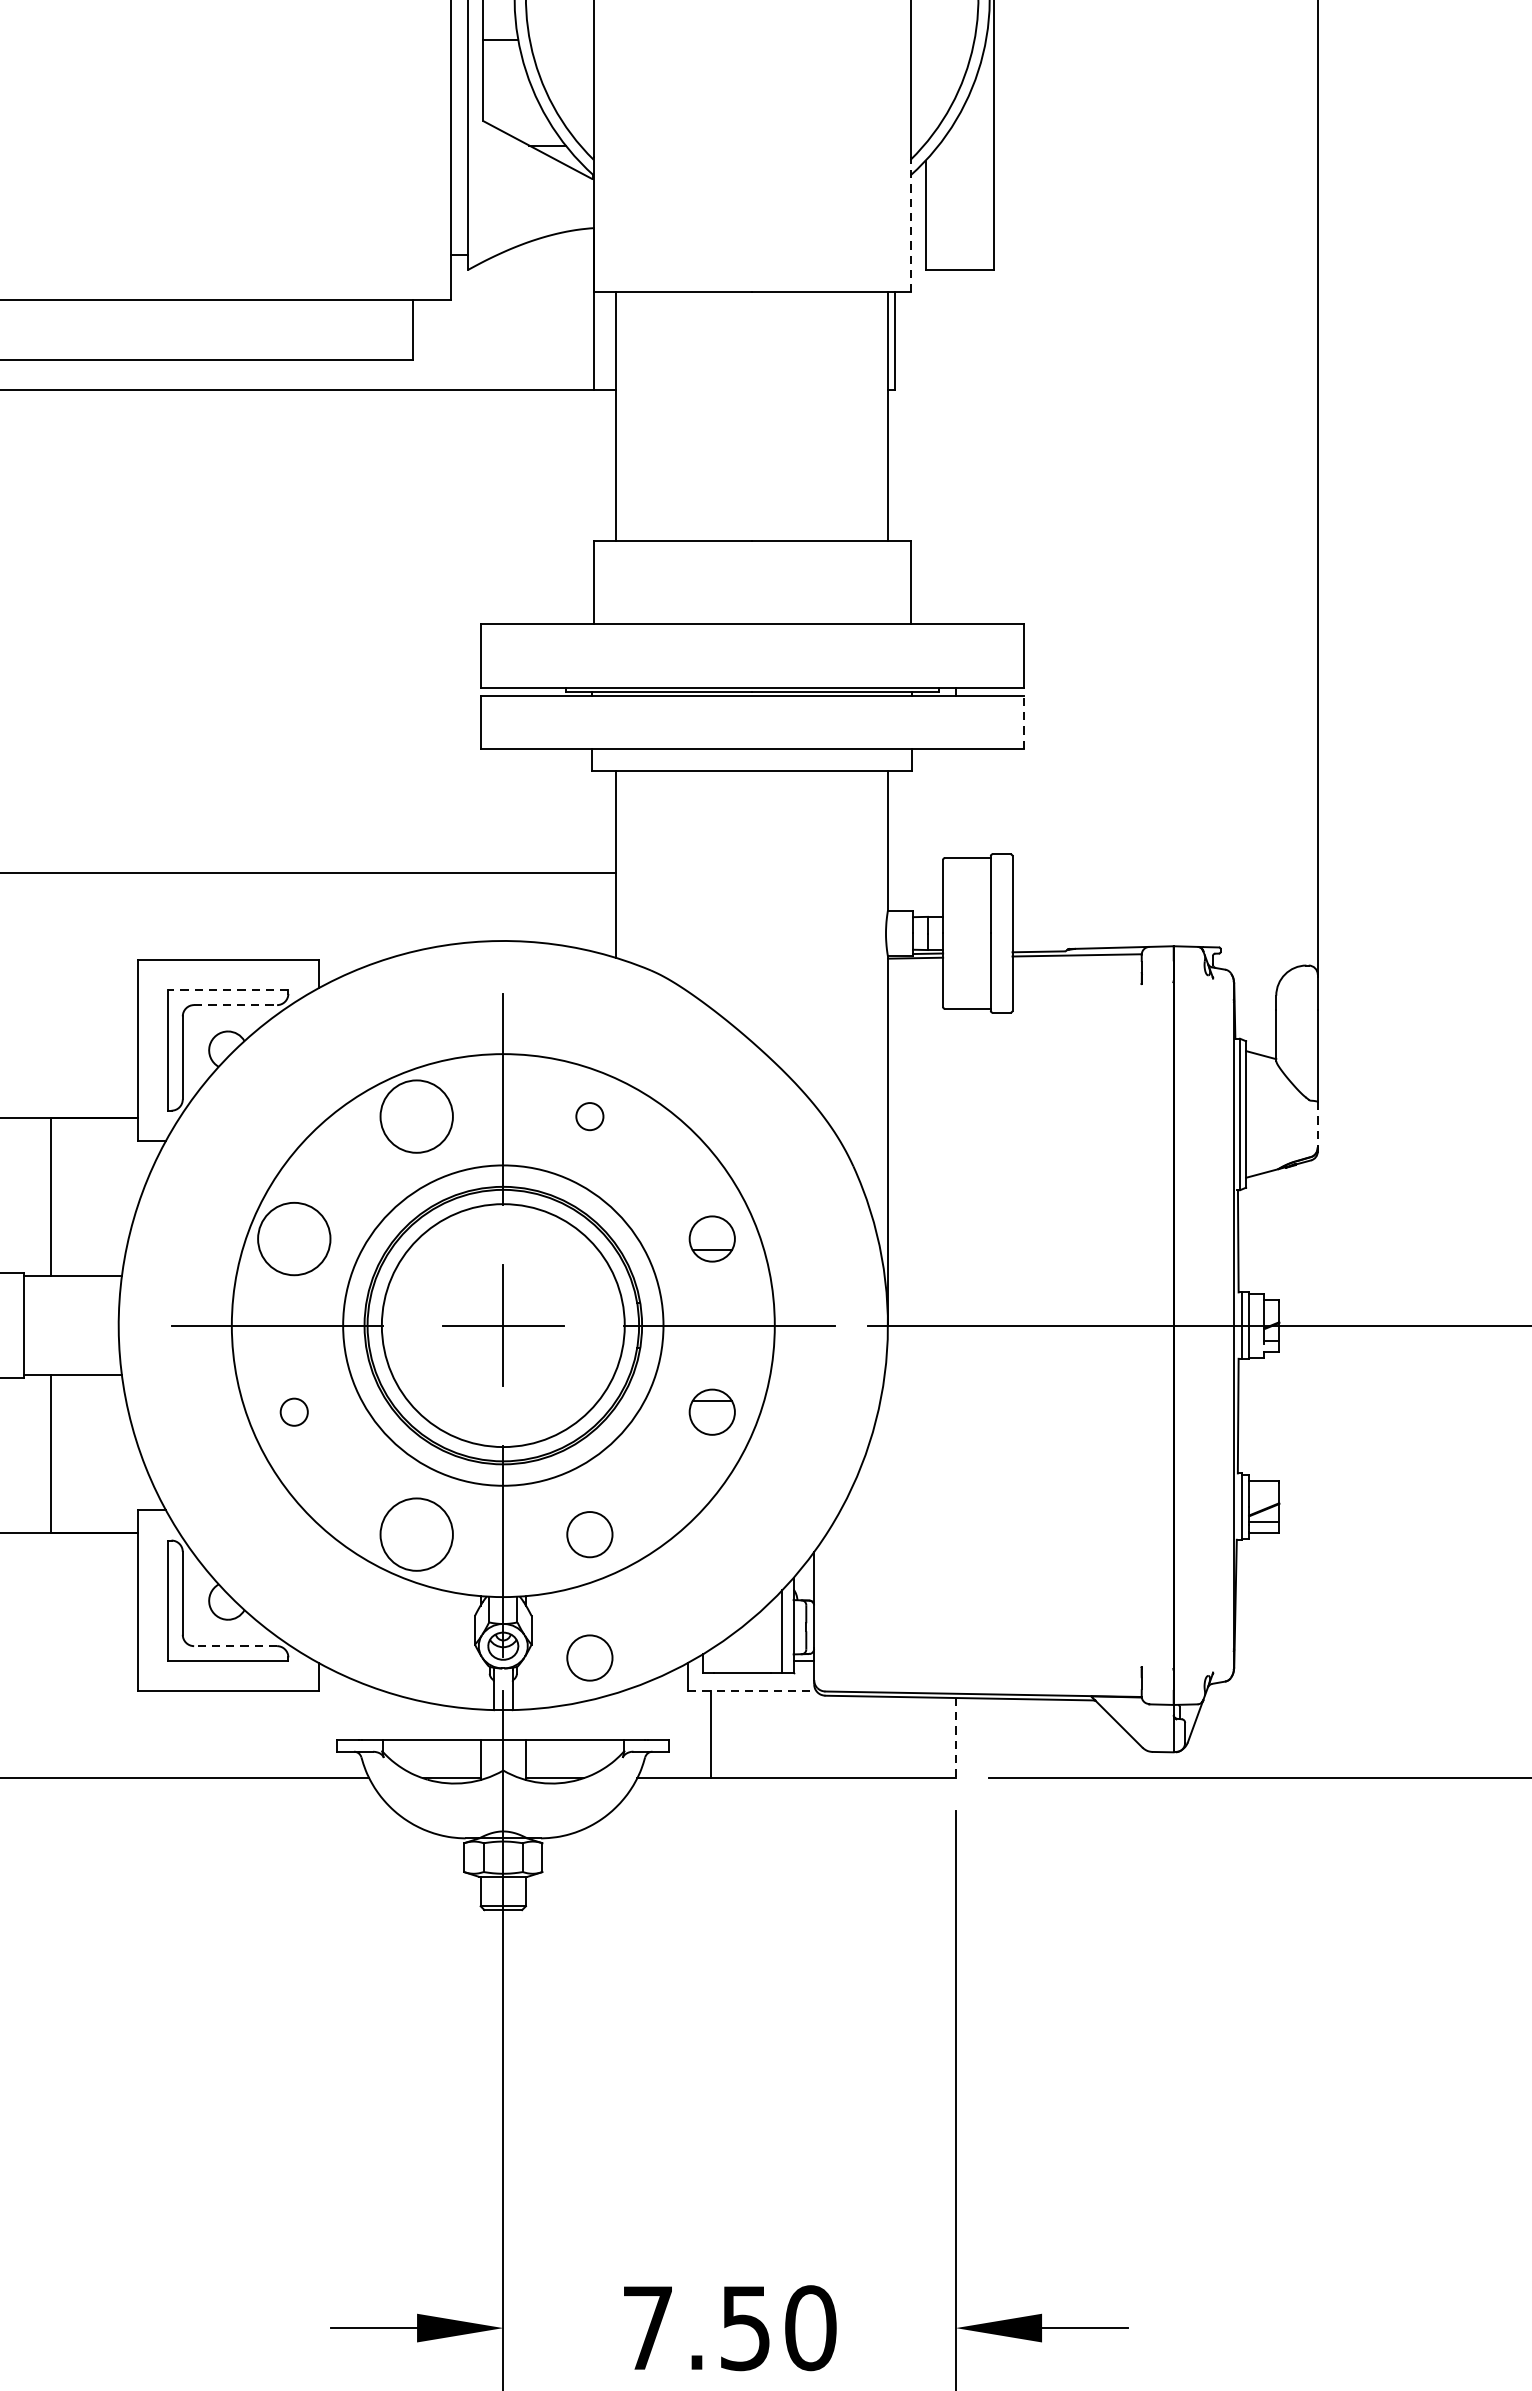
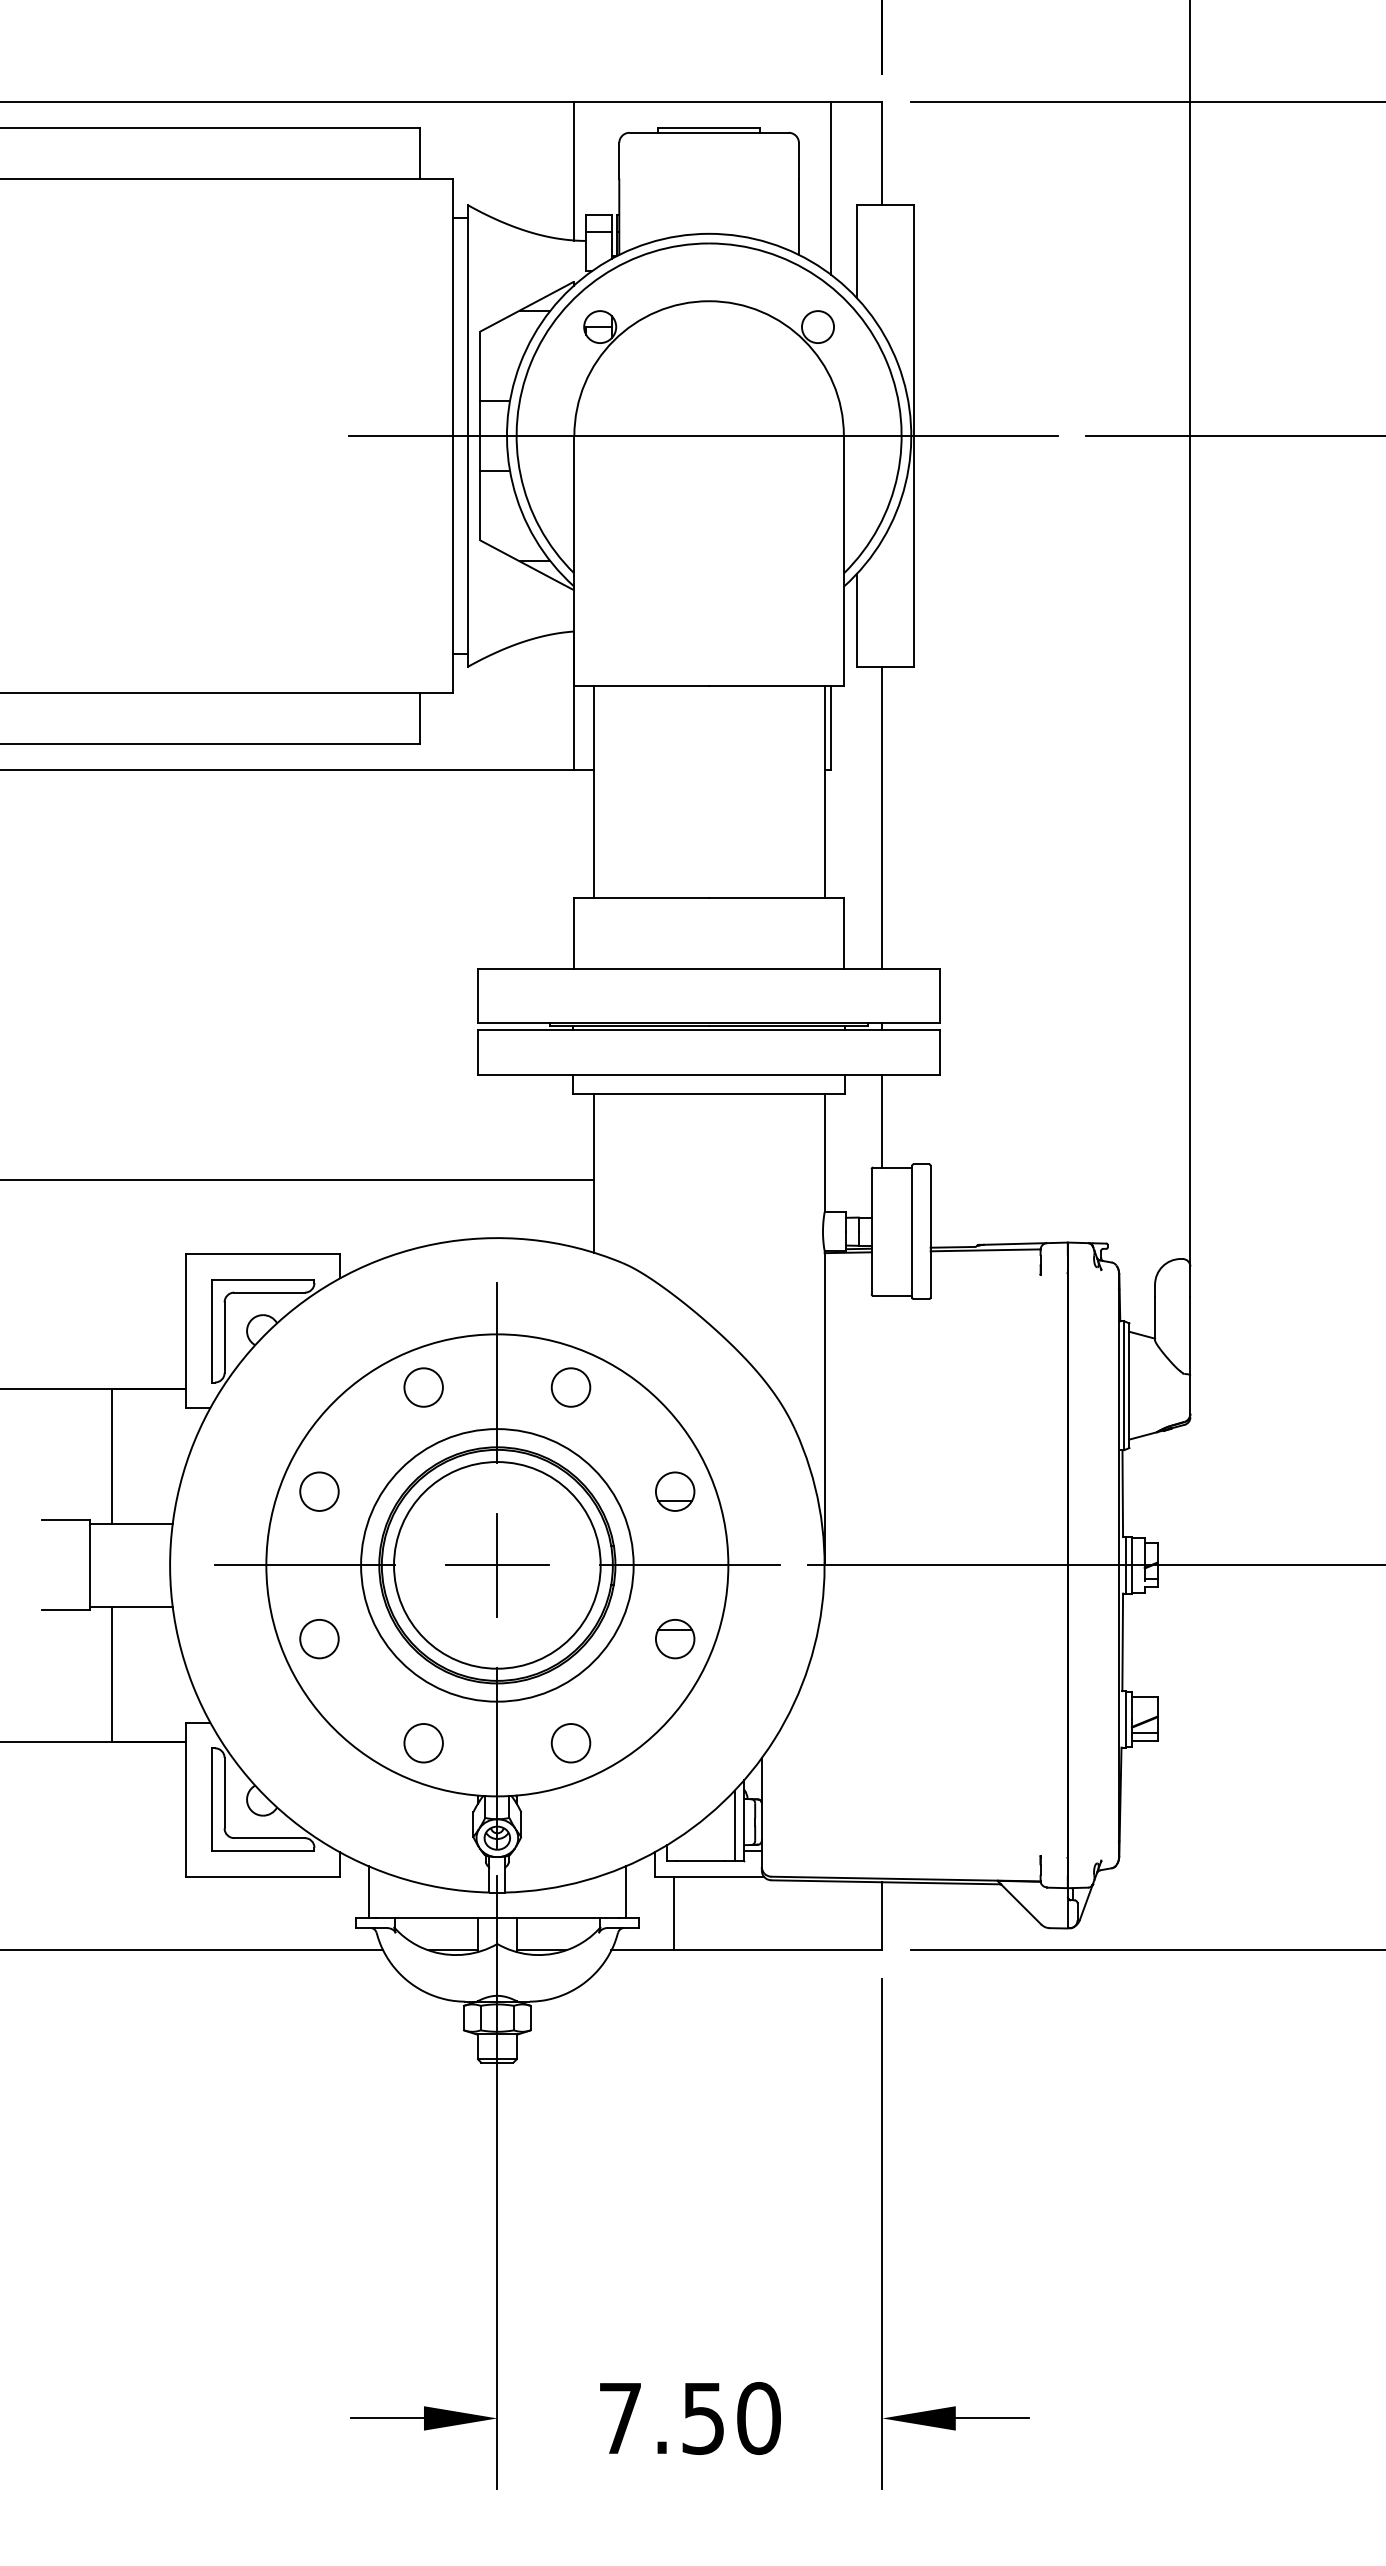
line: (910, 224) -> (843, 628), dashed -> solid
line: (955, 446) -> (882, 817), added
line: (1024, 722) -> (940, 1052), dashed -> solid
line: (955, 802) -> (882, 1120), added
line: (227, 989) -> (262, 1279), dashed -> solid
line: (236, 1004) -> (270, 1292), dashed -> solid
circle: (416, 1116) -> (423, 1387), size x0.62
circle: (589, 1116) -> (570, 1387), size x1.67
line: (1317, 1124) -> (1190, 1394), dashed -> solid
circle: (294, 1238) -> (319, 1491), size x0.62
circle: (294, 1411) -> (319, 1638), size x1.67
circle: (416, 1534) -> (423, 1743), size x0.62
line: (235, 1646) -> (269, 1838), dashed -> solid
circle: (589, 1658) -> (570, 1848), removed
line: (752, 1691) -> (709, 1876), dashed -> solid
line: (353, 1710) -> (369, 1892), added
line: (653, 1710) -> (625, 1892), added
line: (955, 1738) -> (882, 1916), dashed -> solid

